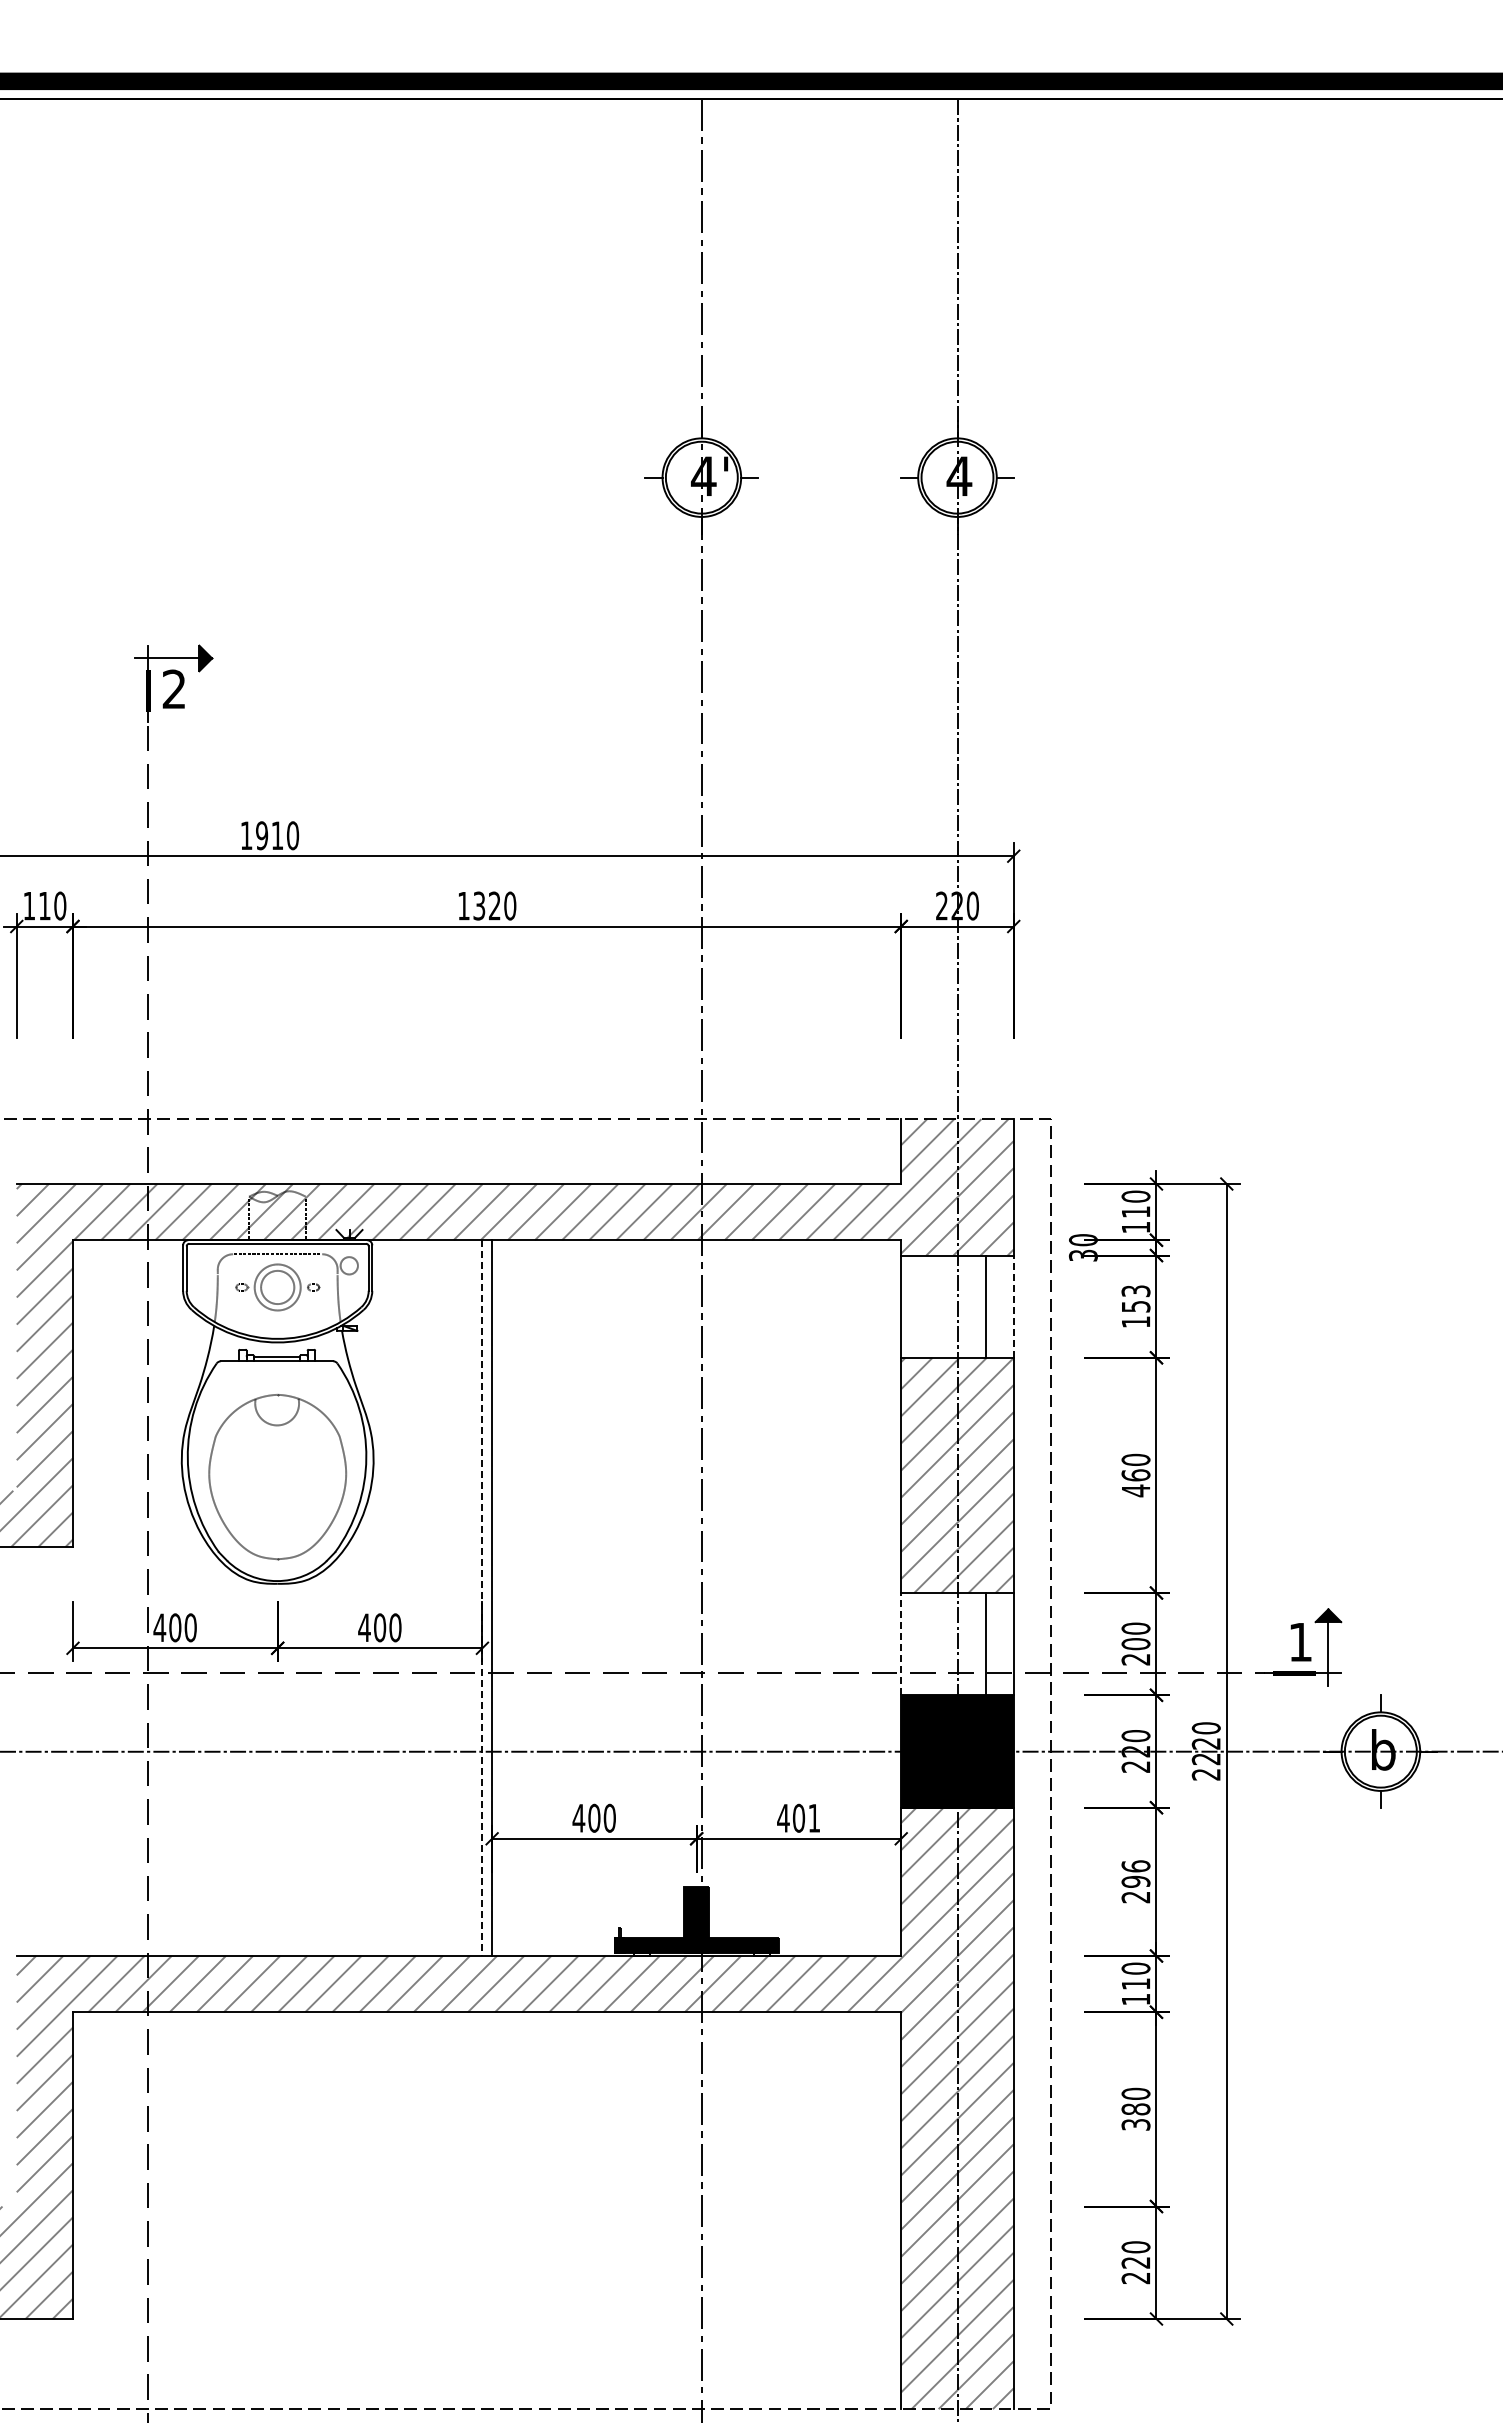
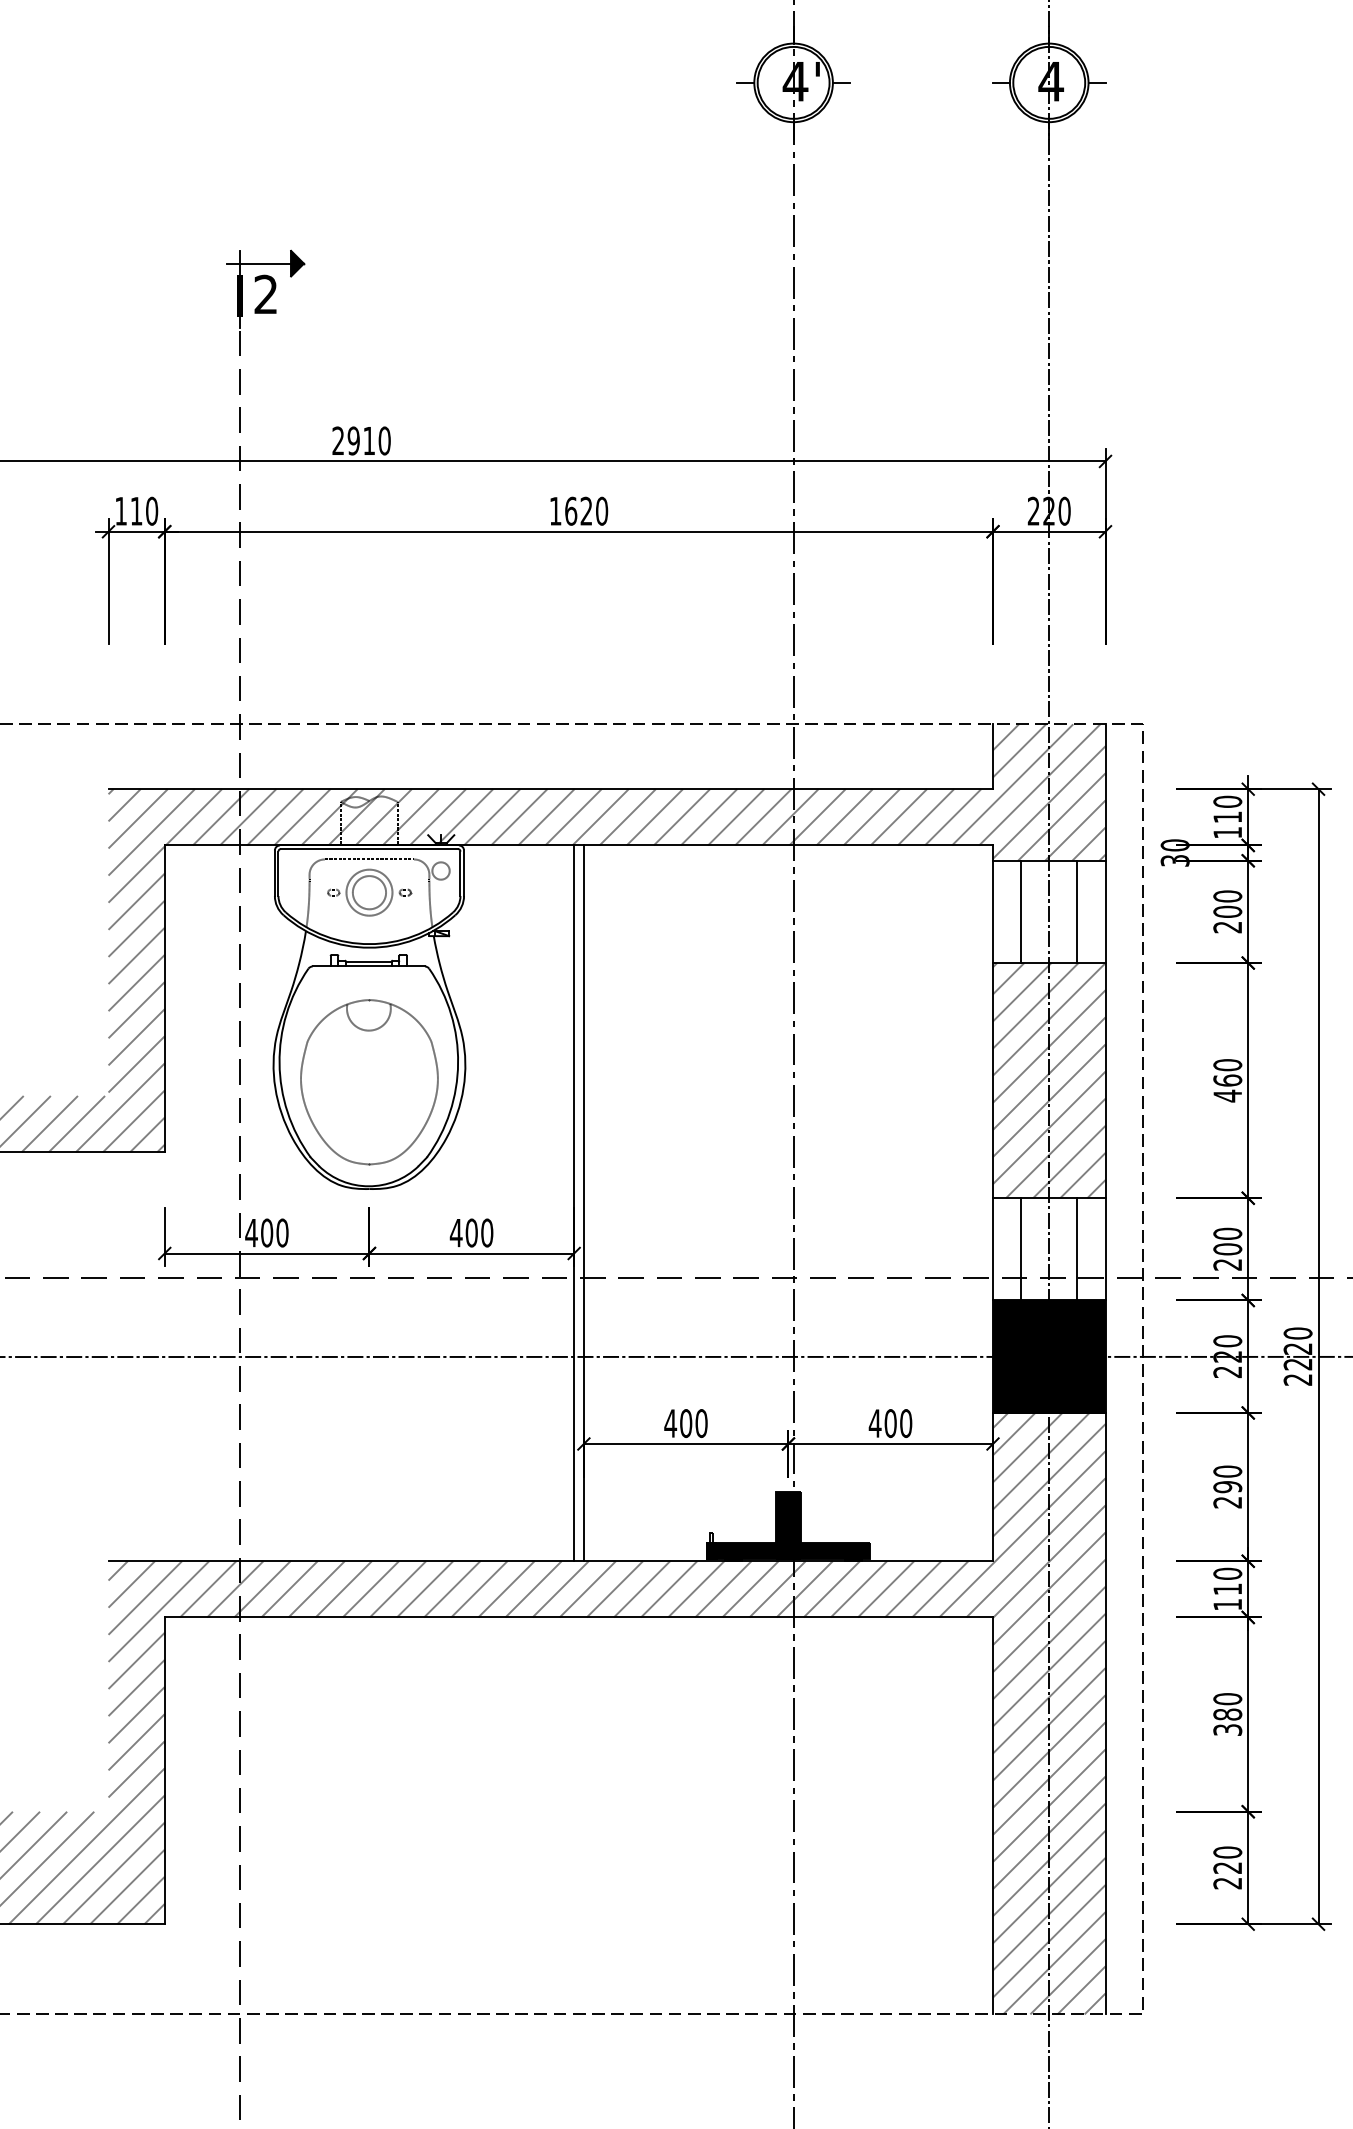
text: (246, 835) -> (338, 440), 1910 -> 2910
text: (479, 905) -> (571, 510), 1320 -> 1620
line: (929, 1306) -> (1021, 911), added
line: (1013, 1306) -> (1105, 911), dashed -> solid
text: (1135, 1306) -> (1227, 911), 153 -> 200
line: (482, 1598) -> (574, 1203), dashed -> solid
line: (901, 1643) -> (993, 1248), dashed -> solid
line: (929, 1644) -> (1021, 1249), added
text: (814, 1817) -> (906, 1422), 401 -> 400
text: (1135, 1866) -> (1227, 1471), 296 -> 290

